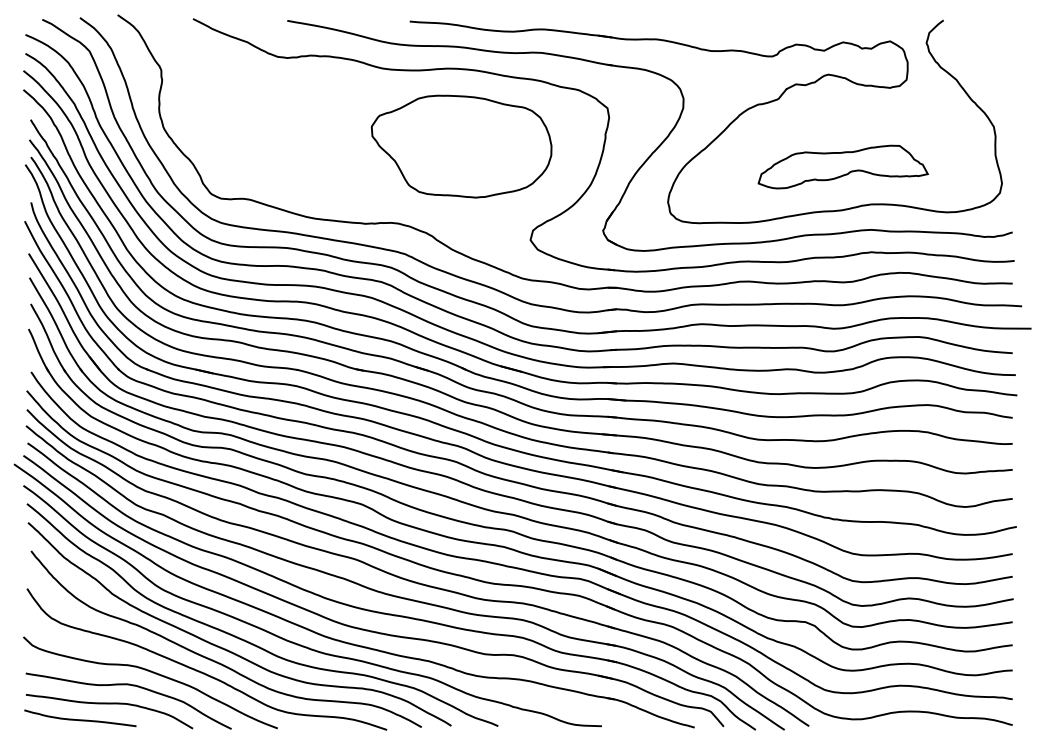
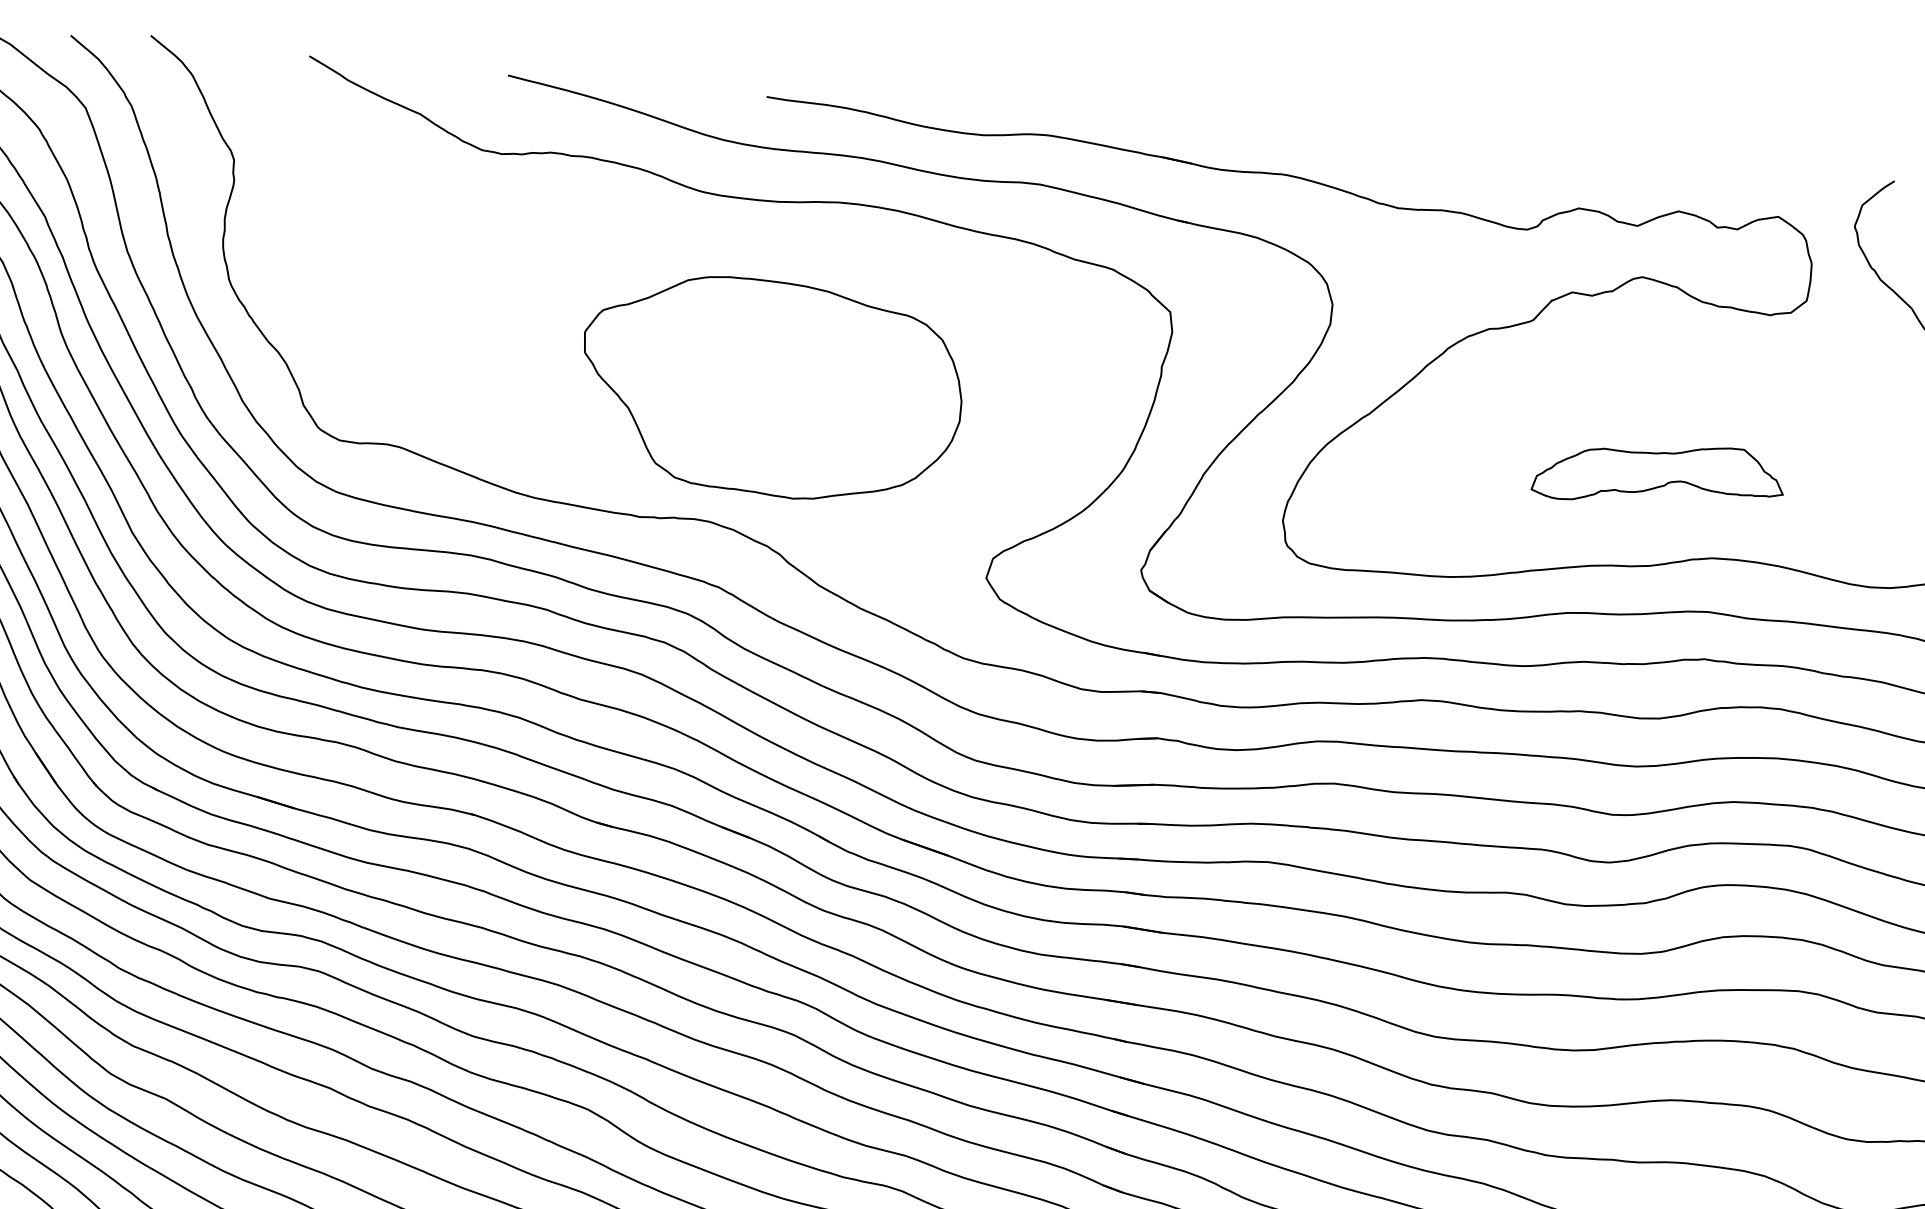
part: (461, 146) -> (771, 388), moved
part: (842, 166) -> (1657, 473), size x0.7

